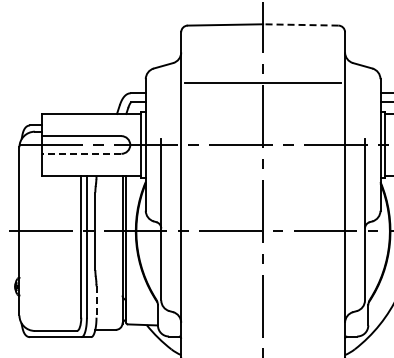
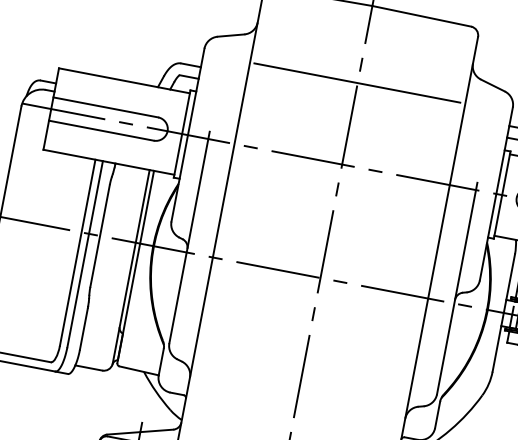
line: (300, 24) -> (421, 15), dashed -> solid
line: (81, 153) -> (101, 130), dashed -> solid
line: (96, 302) -> (83, 329), dashed -> solid

